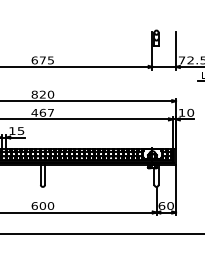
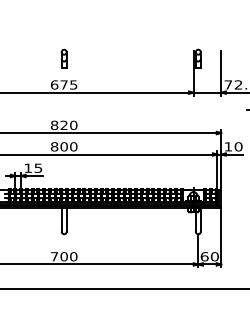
part: (42, 38) -> (63, 58), added
text: (42, 112) -> (63, 146), 467 -> 800
text: (34, 205) -> (54, 256), 600 -> 700

